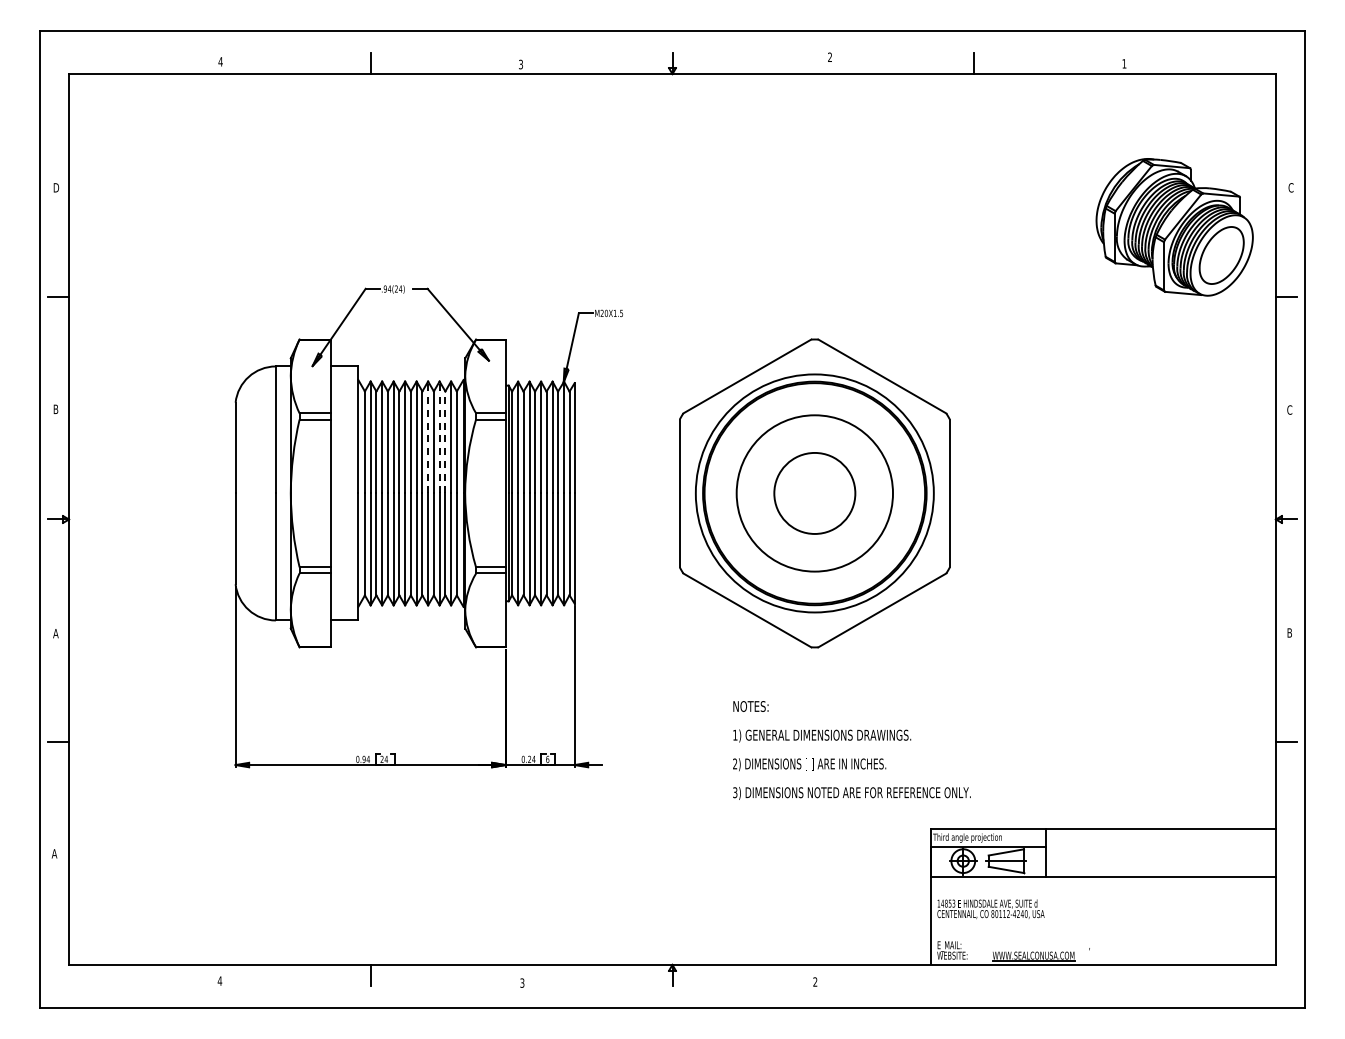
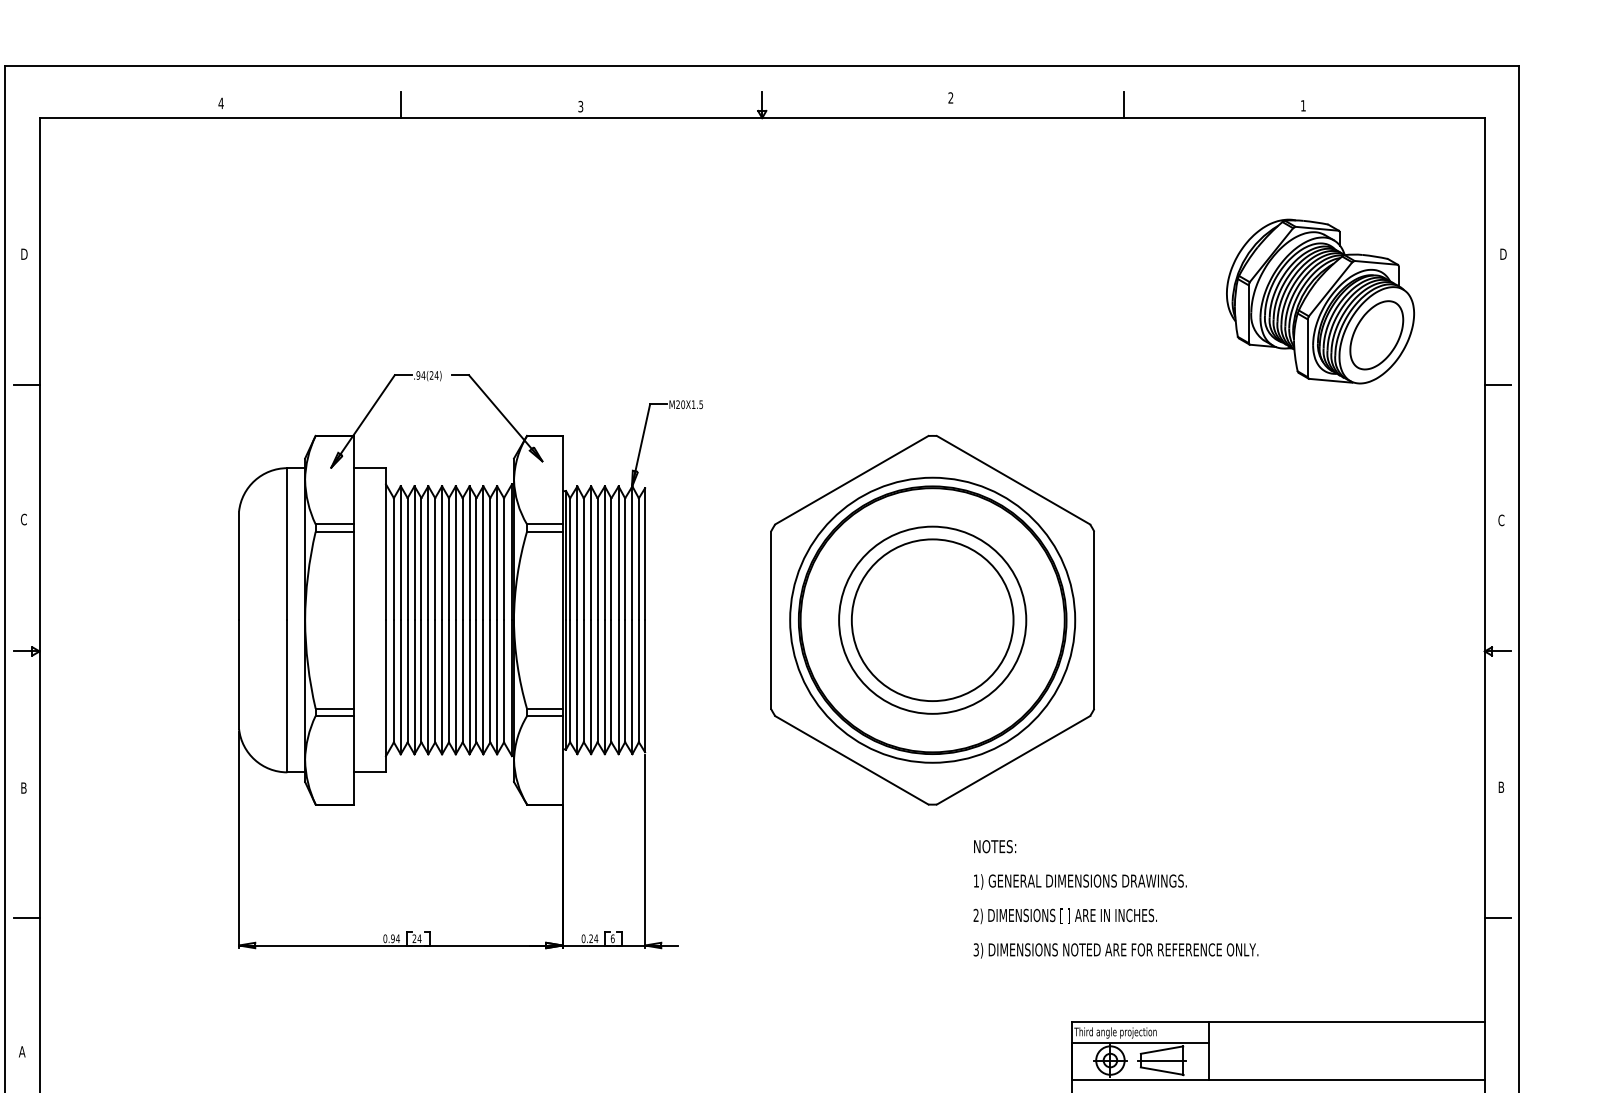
text: (1291, 187) -> (1503, 253), C -> D
part: (1174, 227) -> (1320, 301), moved
text: (55, 409) -> (23, 519), B -> C
line: (428, 437) -> (470, 553), dashed -> solid
line: (439, 437) -> (483, 553), dashed -> solid
line: (445, 441) -> (490, 558), dashed -> solid
circle: (814, 492) -> (932, 619), size x1.67
text: (55, 633) -> (23, 787), A -> B
text: (851, 750) -> (1115, 899), moved

